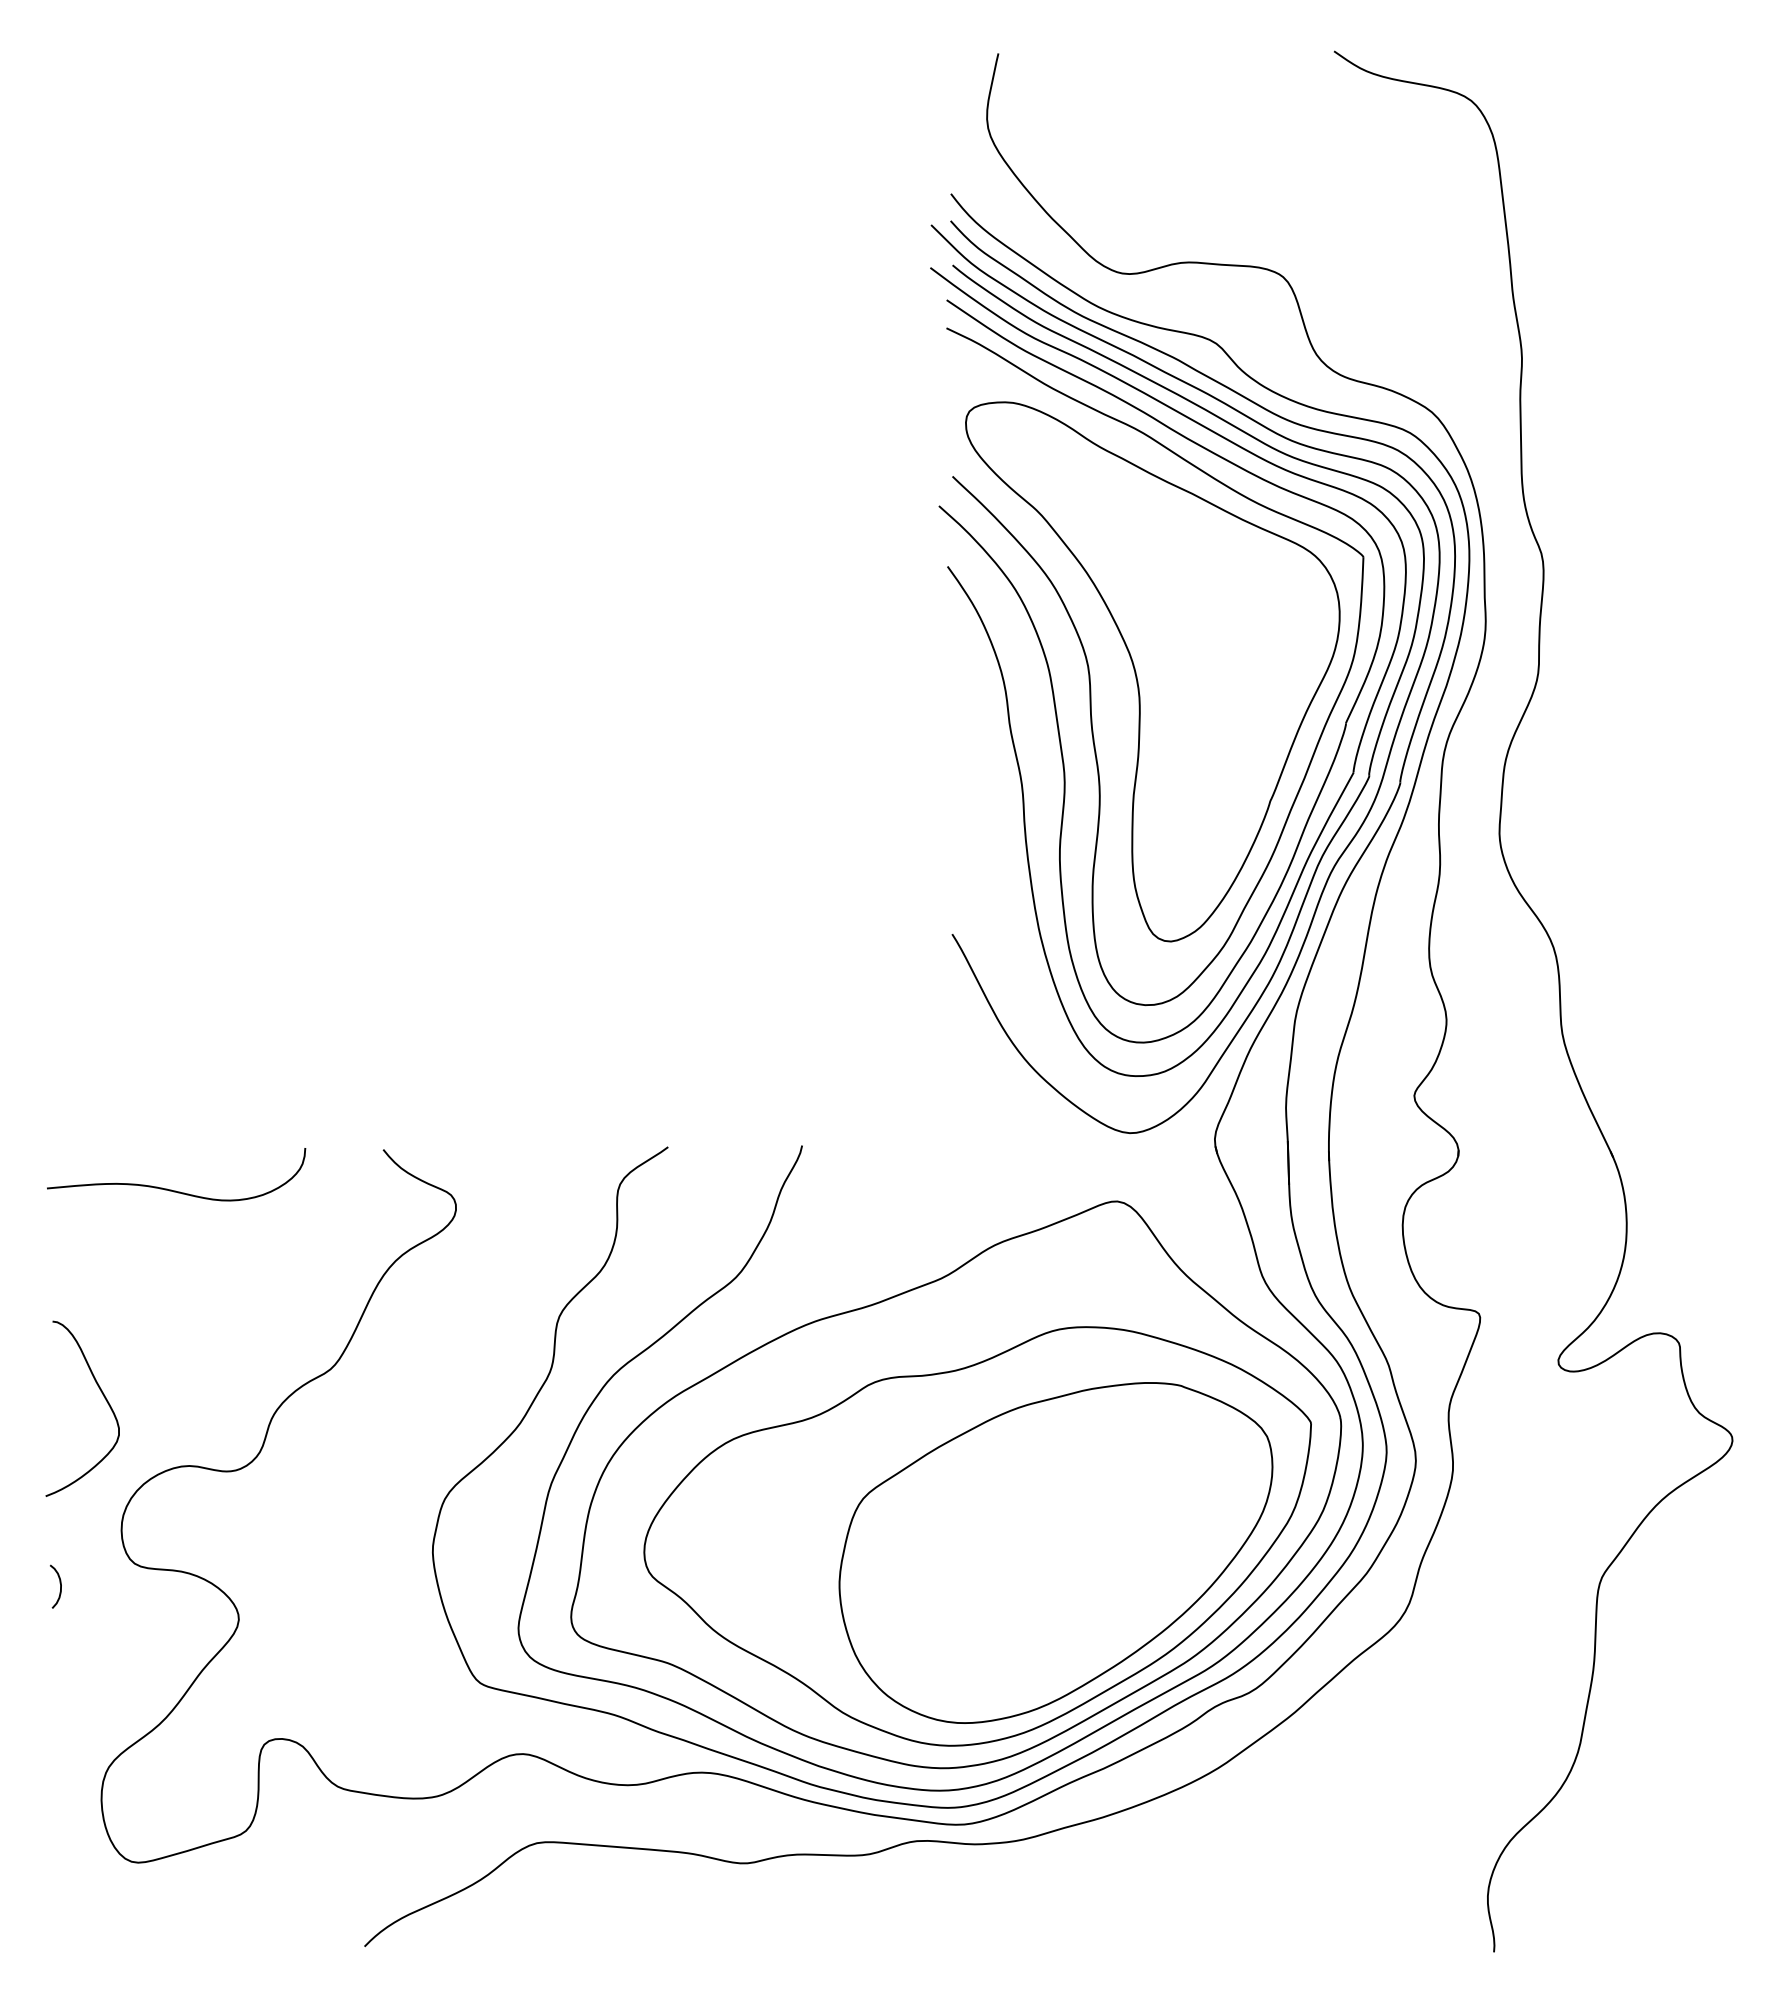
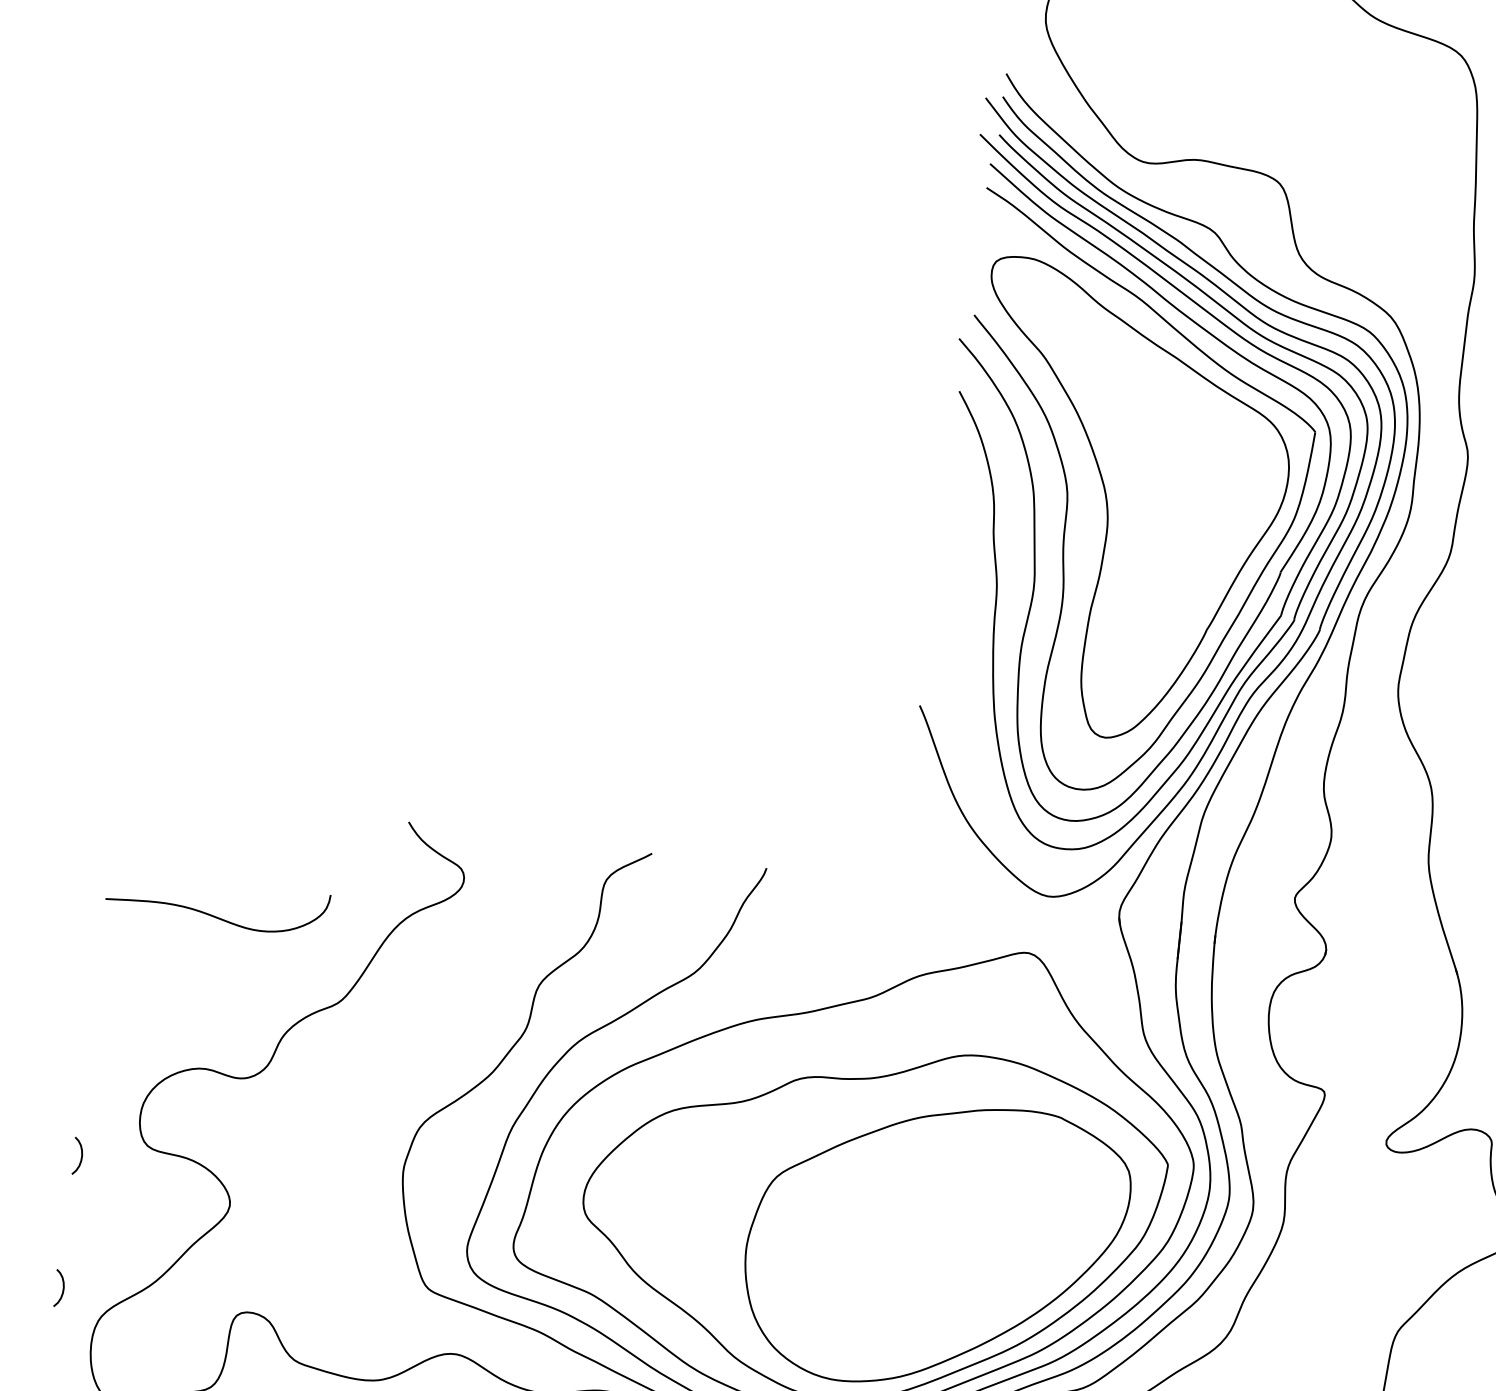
curve: (171, 1189) -> (211, 914), moved
curve: (104, 1398) -> (141, 1001), removed
curve: (59, 1738) -> (62, 1286), added

